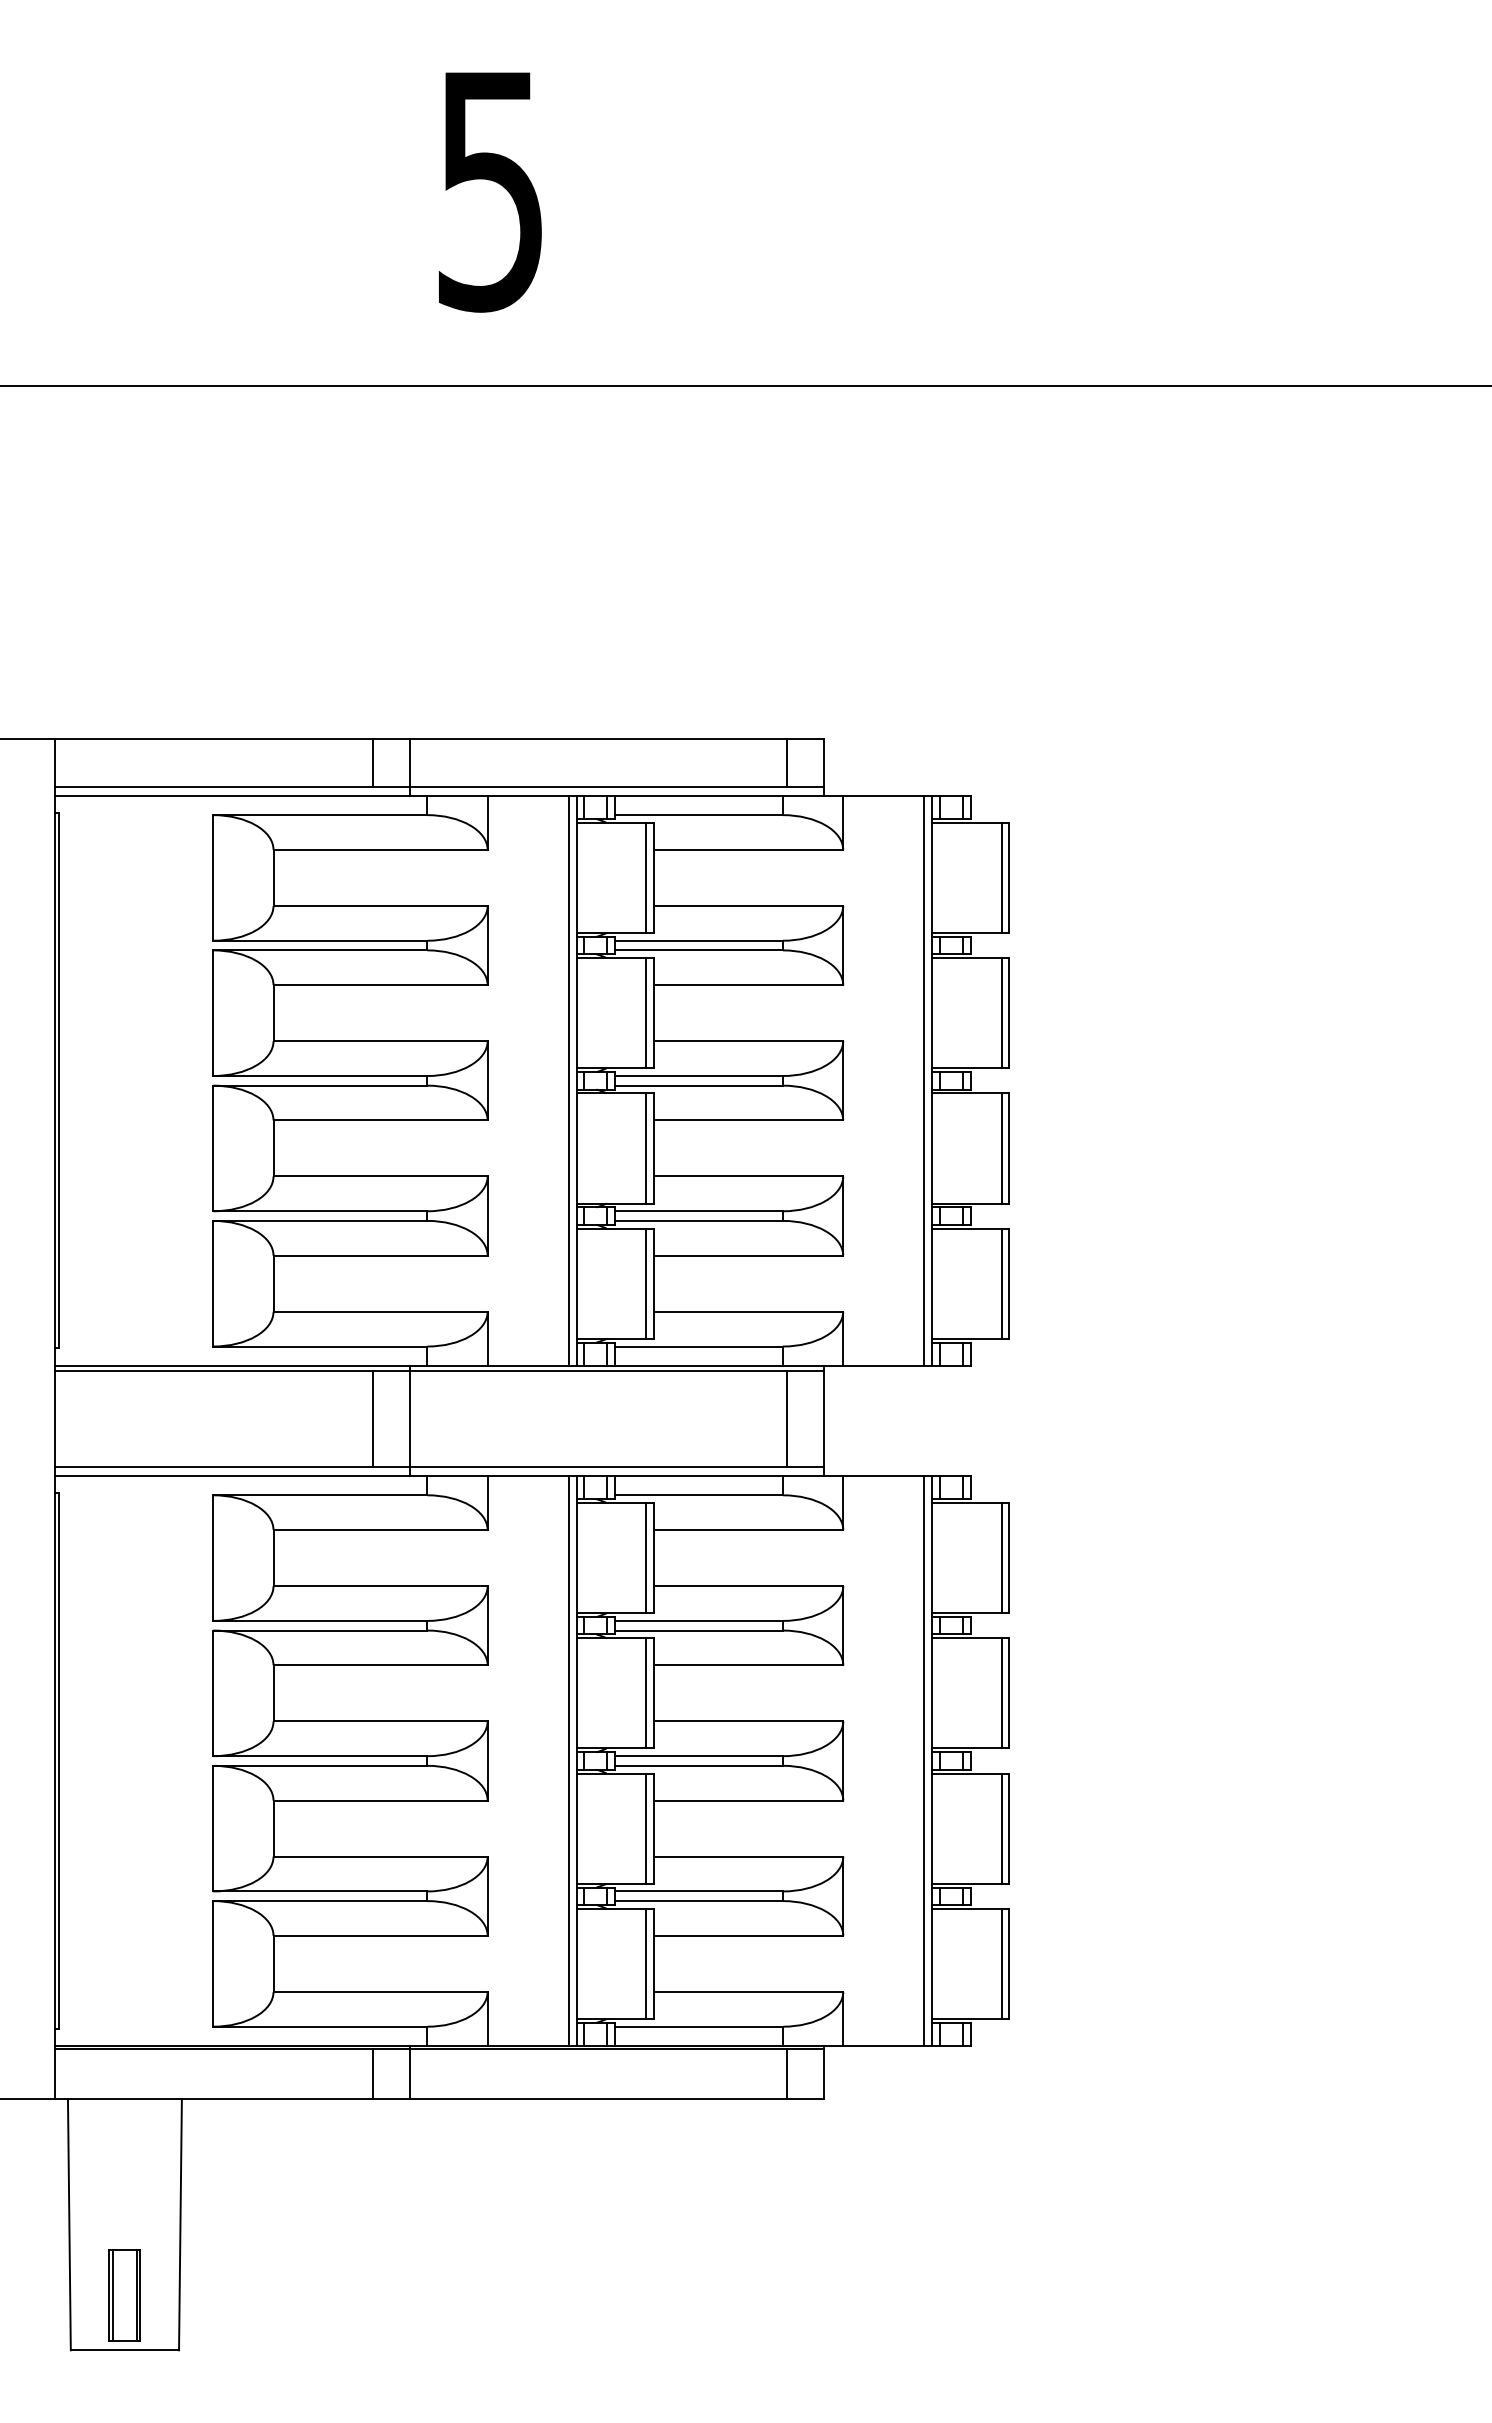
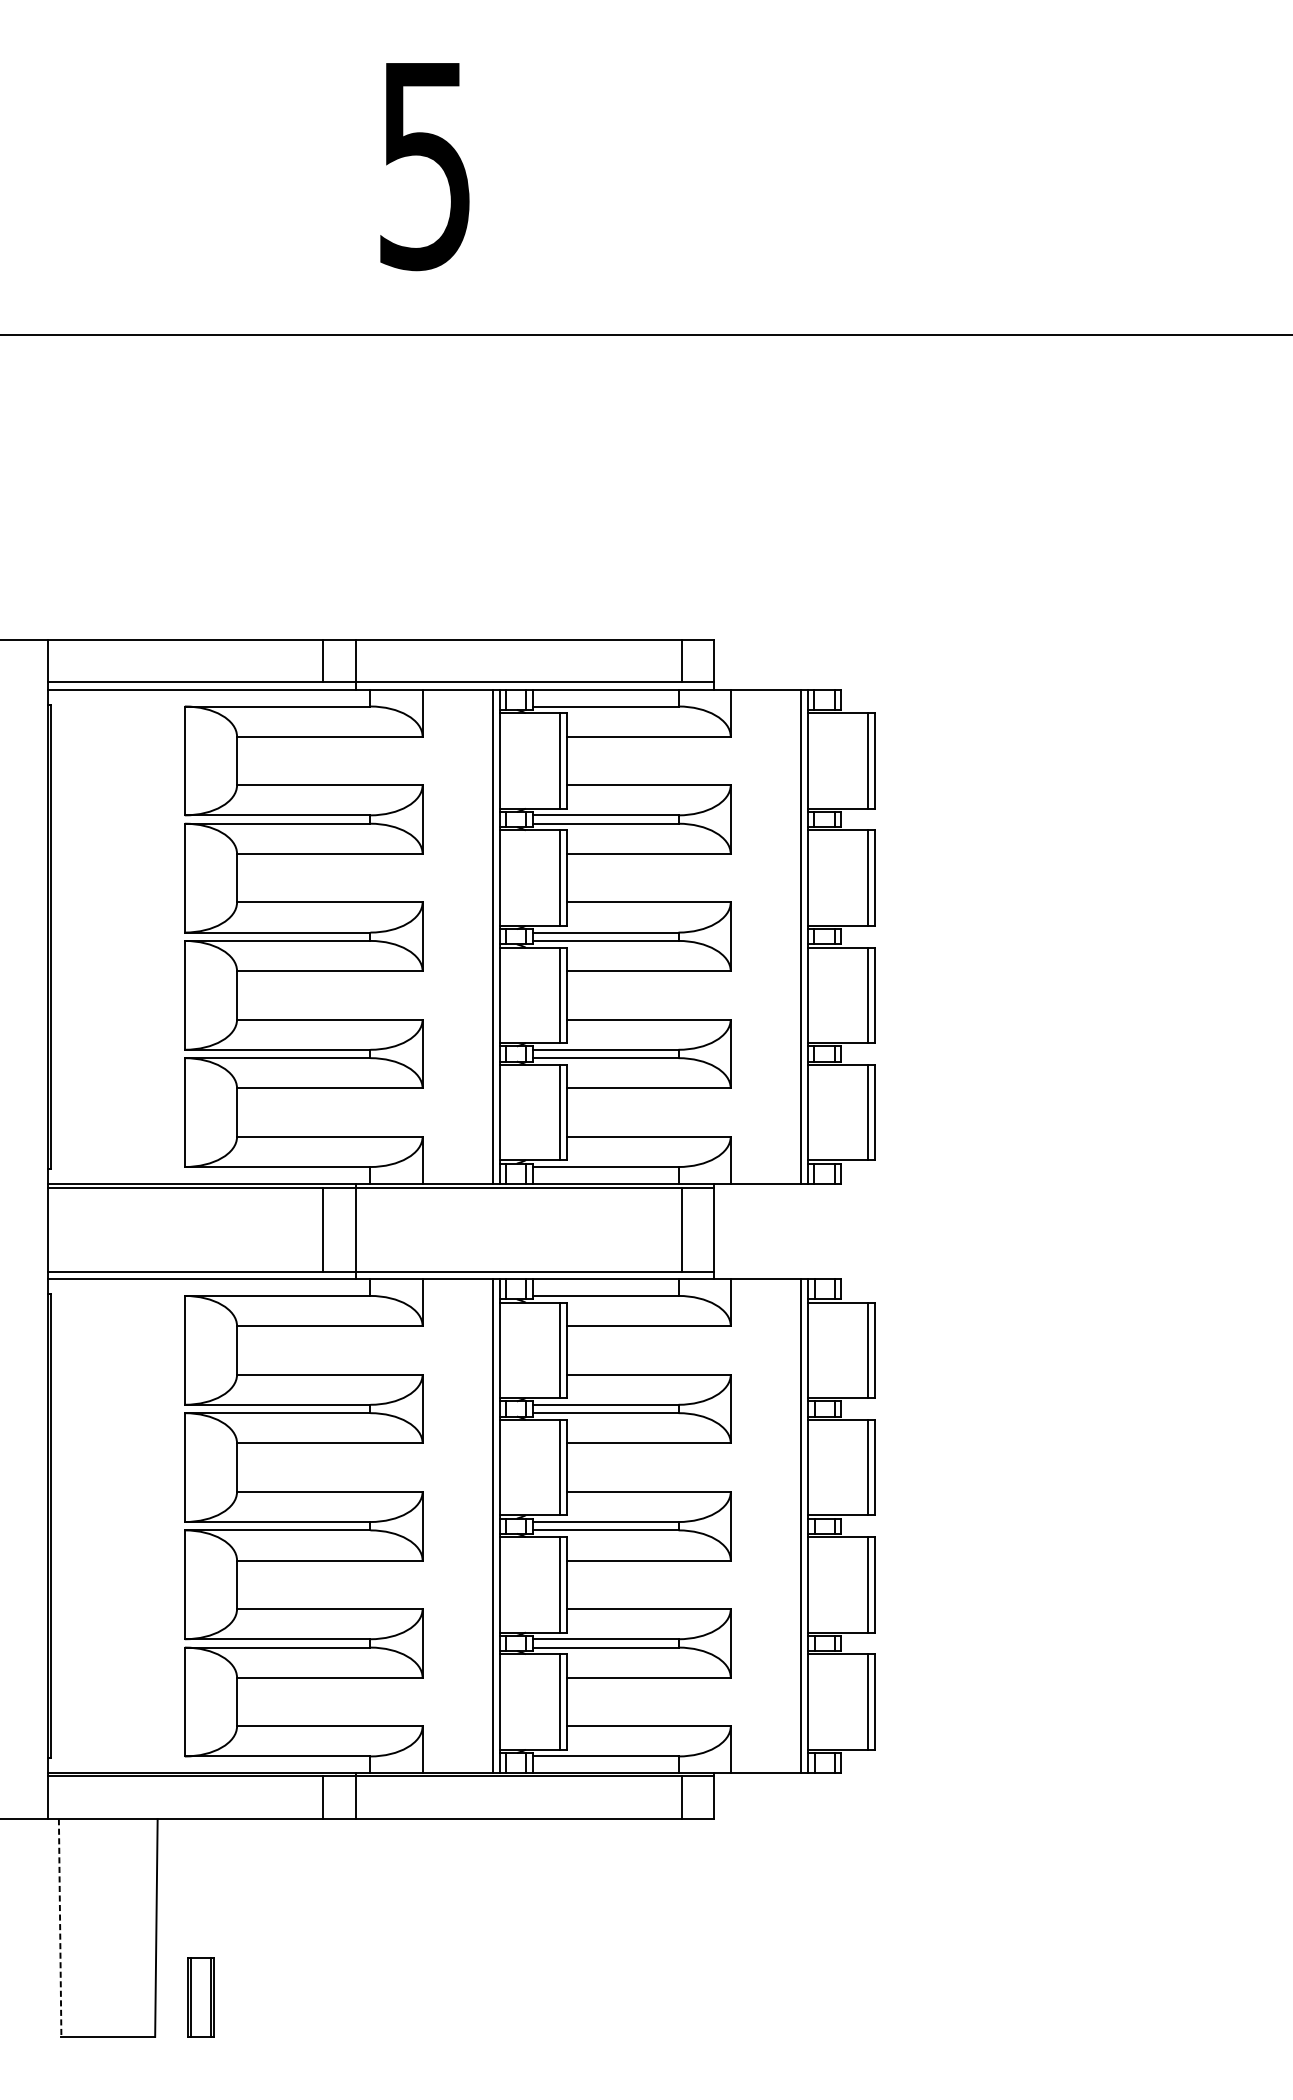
line: (69, 2224) -> (60, 1927), solid -> dashed
part: (124, 2295) -> (200, 1998), moved

